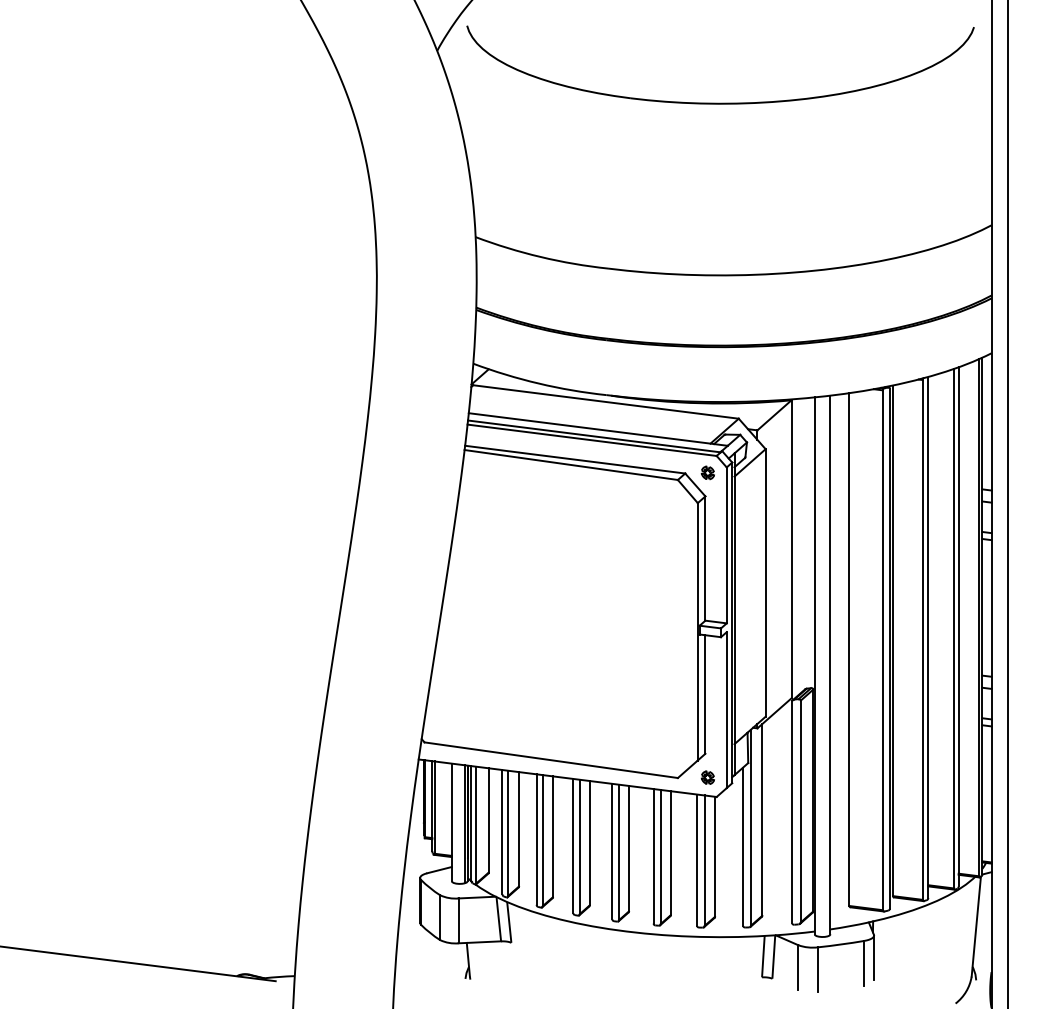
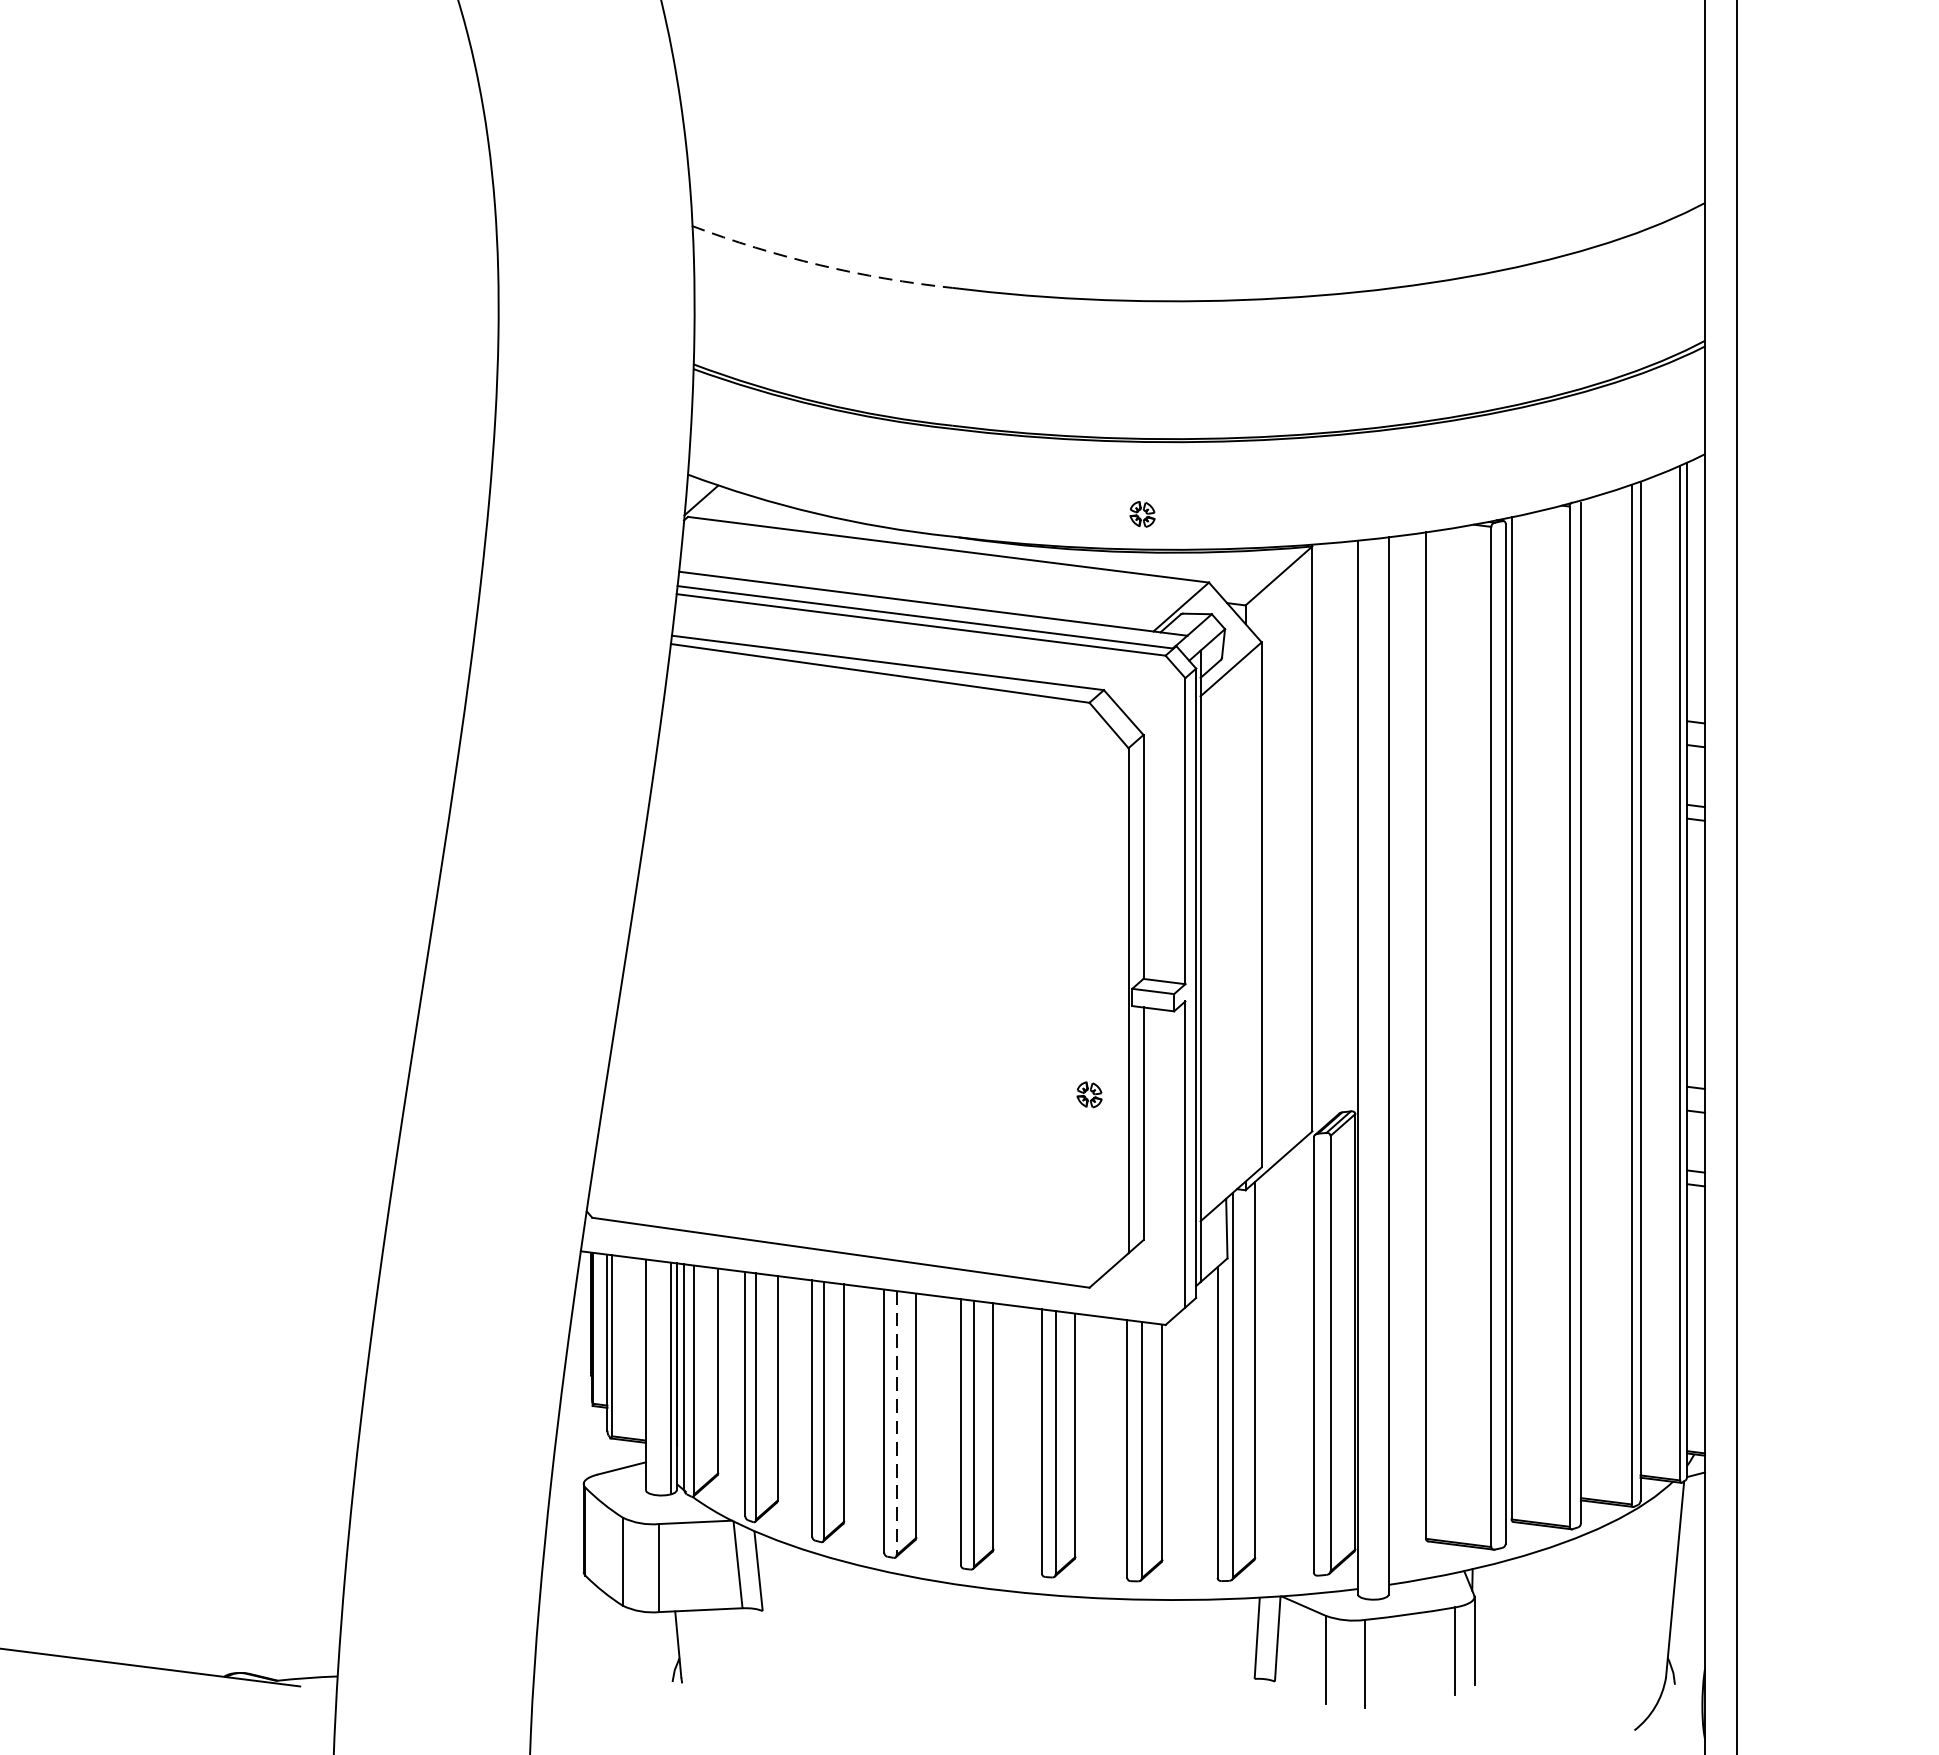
arc: (540, 257) -> (819, 266), solid -> dashed
part: (707, 472) -> (1141, 513), moved
part: (707, 777) -> (1088, 1094), moved
line: (579, 847) -> (896, 1424), solid -> dashed

